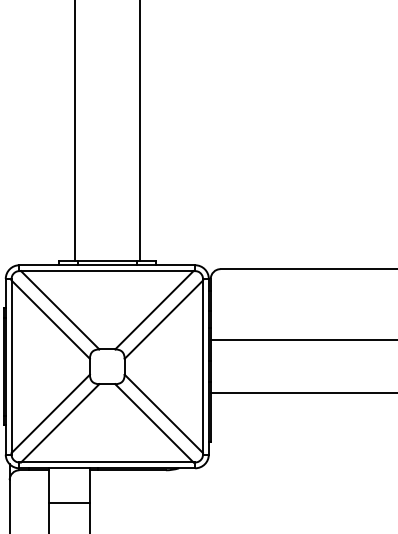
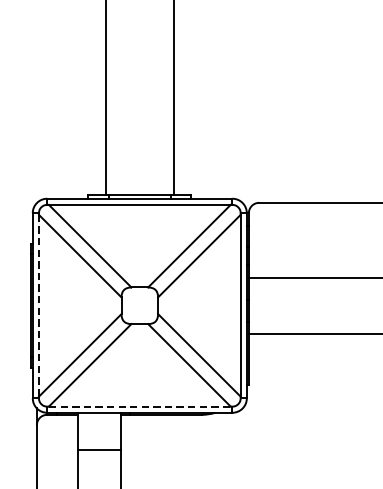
line: (11, 367) -> (38, 306), solid -> dashed
line: (107, 462) -> (140, 406), solid -> dashed

